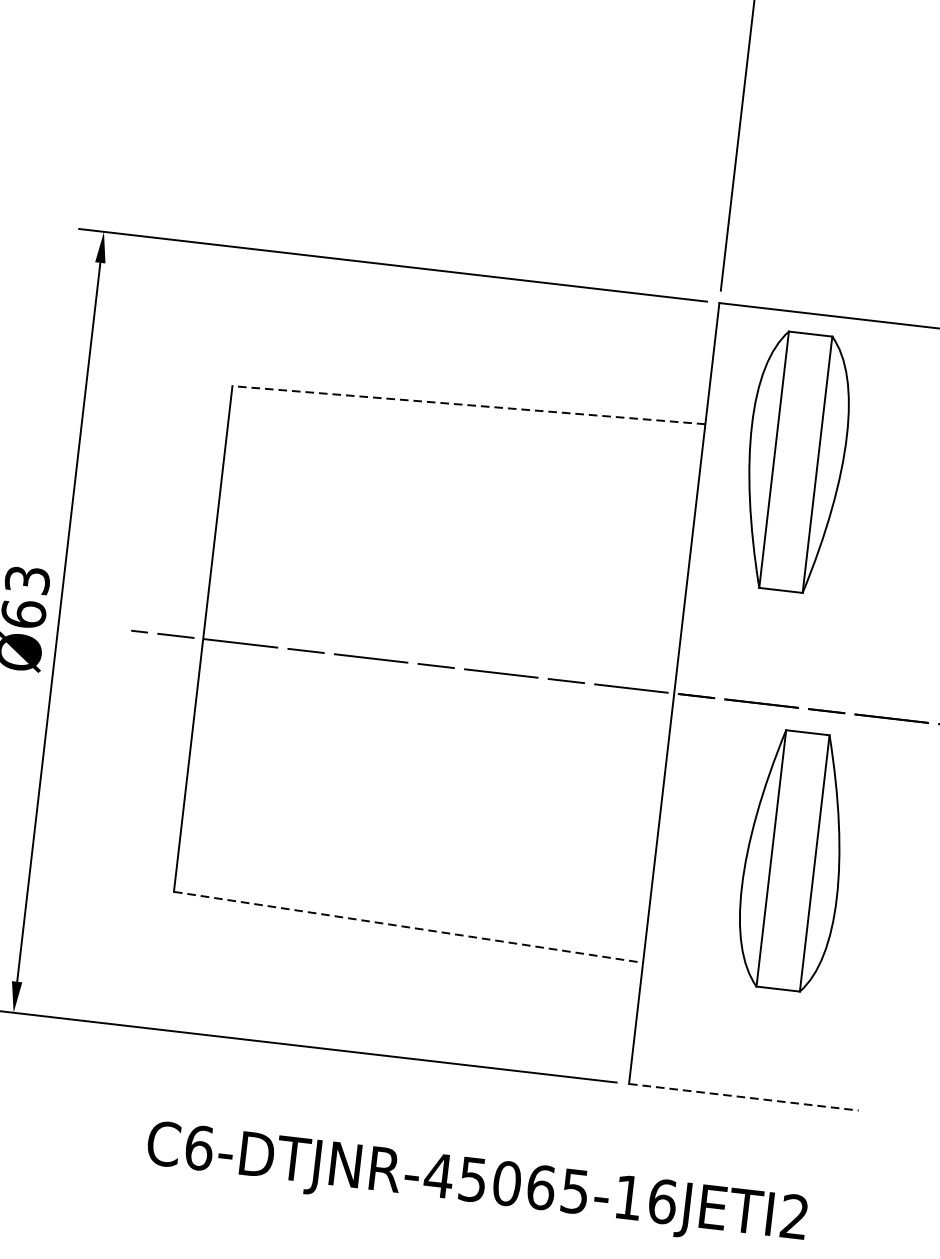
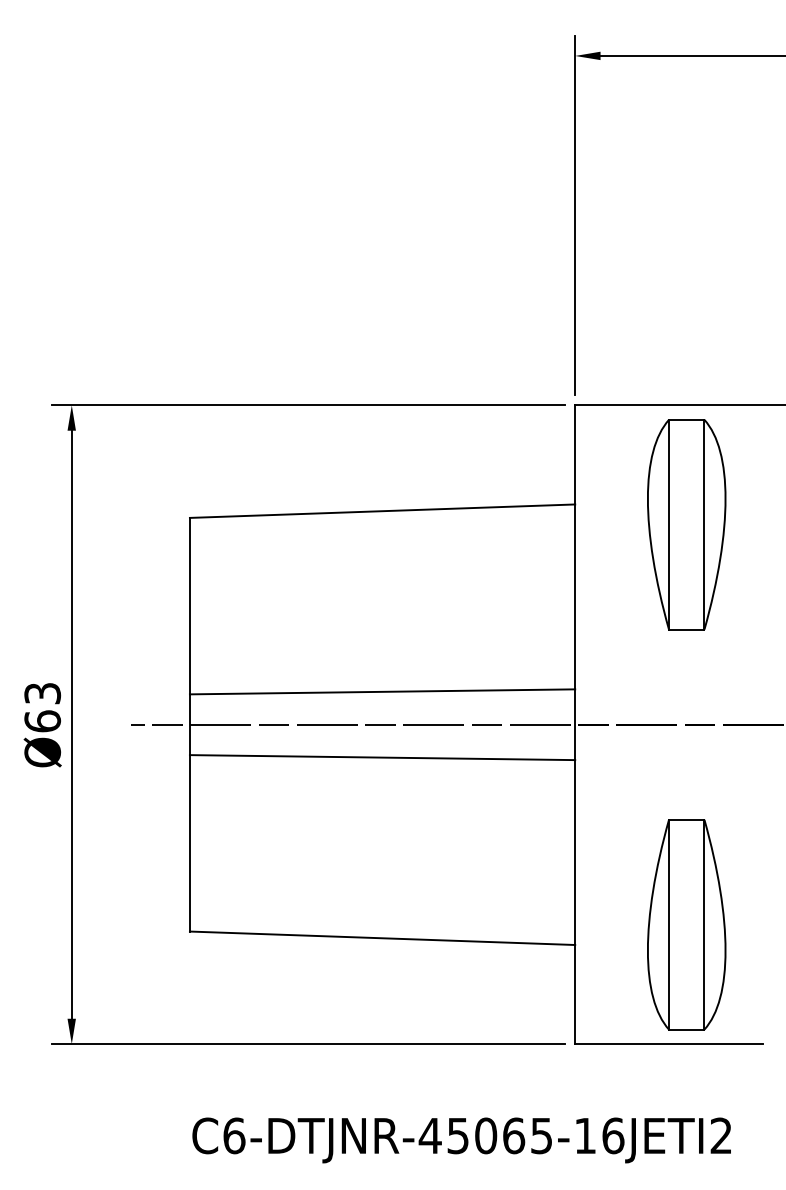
line: (468, 405) -> (382, 511), dashed -> solid
part: (795, 461) -> (686, 524), moved
line: (443, 625) -> (382, 691), added
line: (434, 706) -> (382, 757), added
part: (792, 860) -> (686, 924), moved
line: (408, 927) -> (382, 938), dashed -> solid
line: (744, 1097) -> (669, 1044), dashed -> solid

